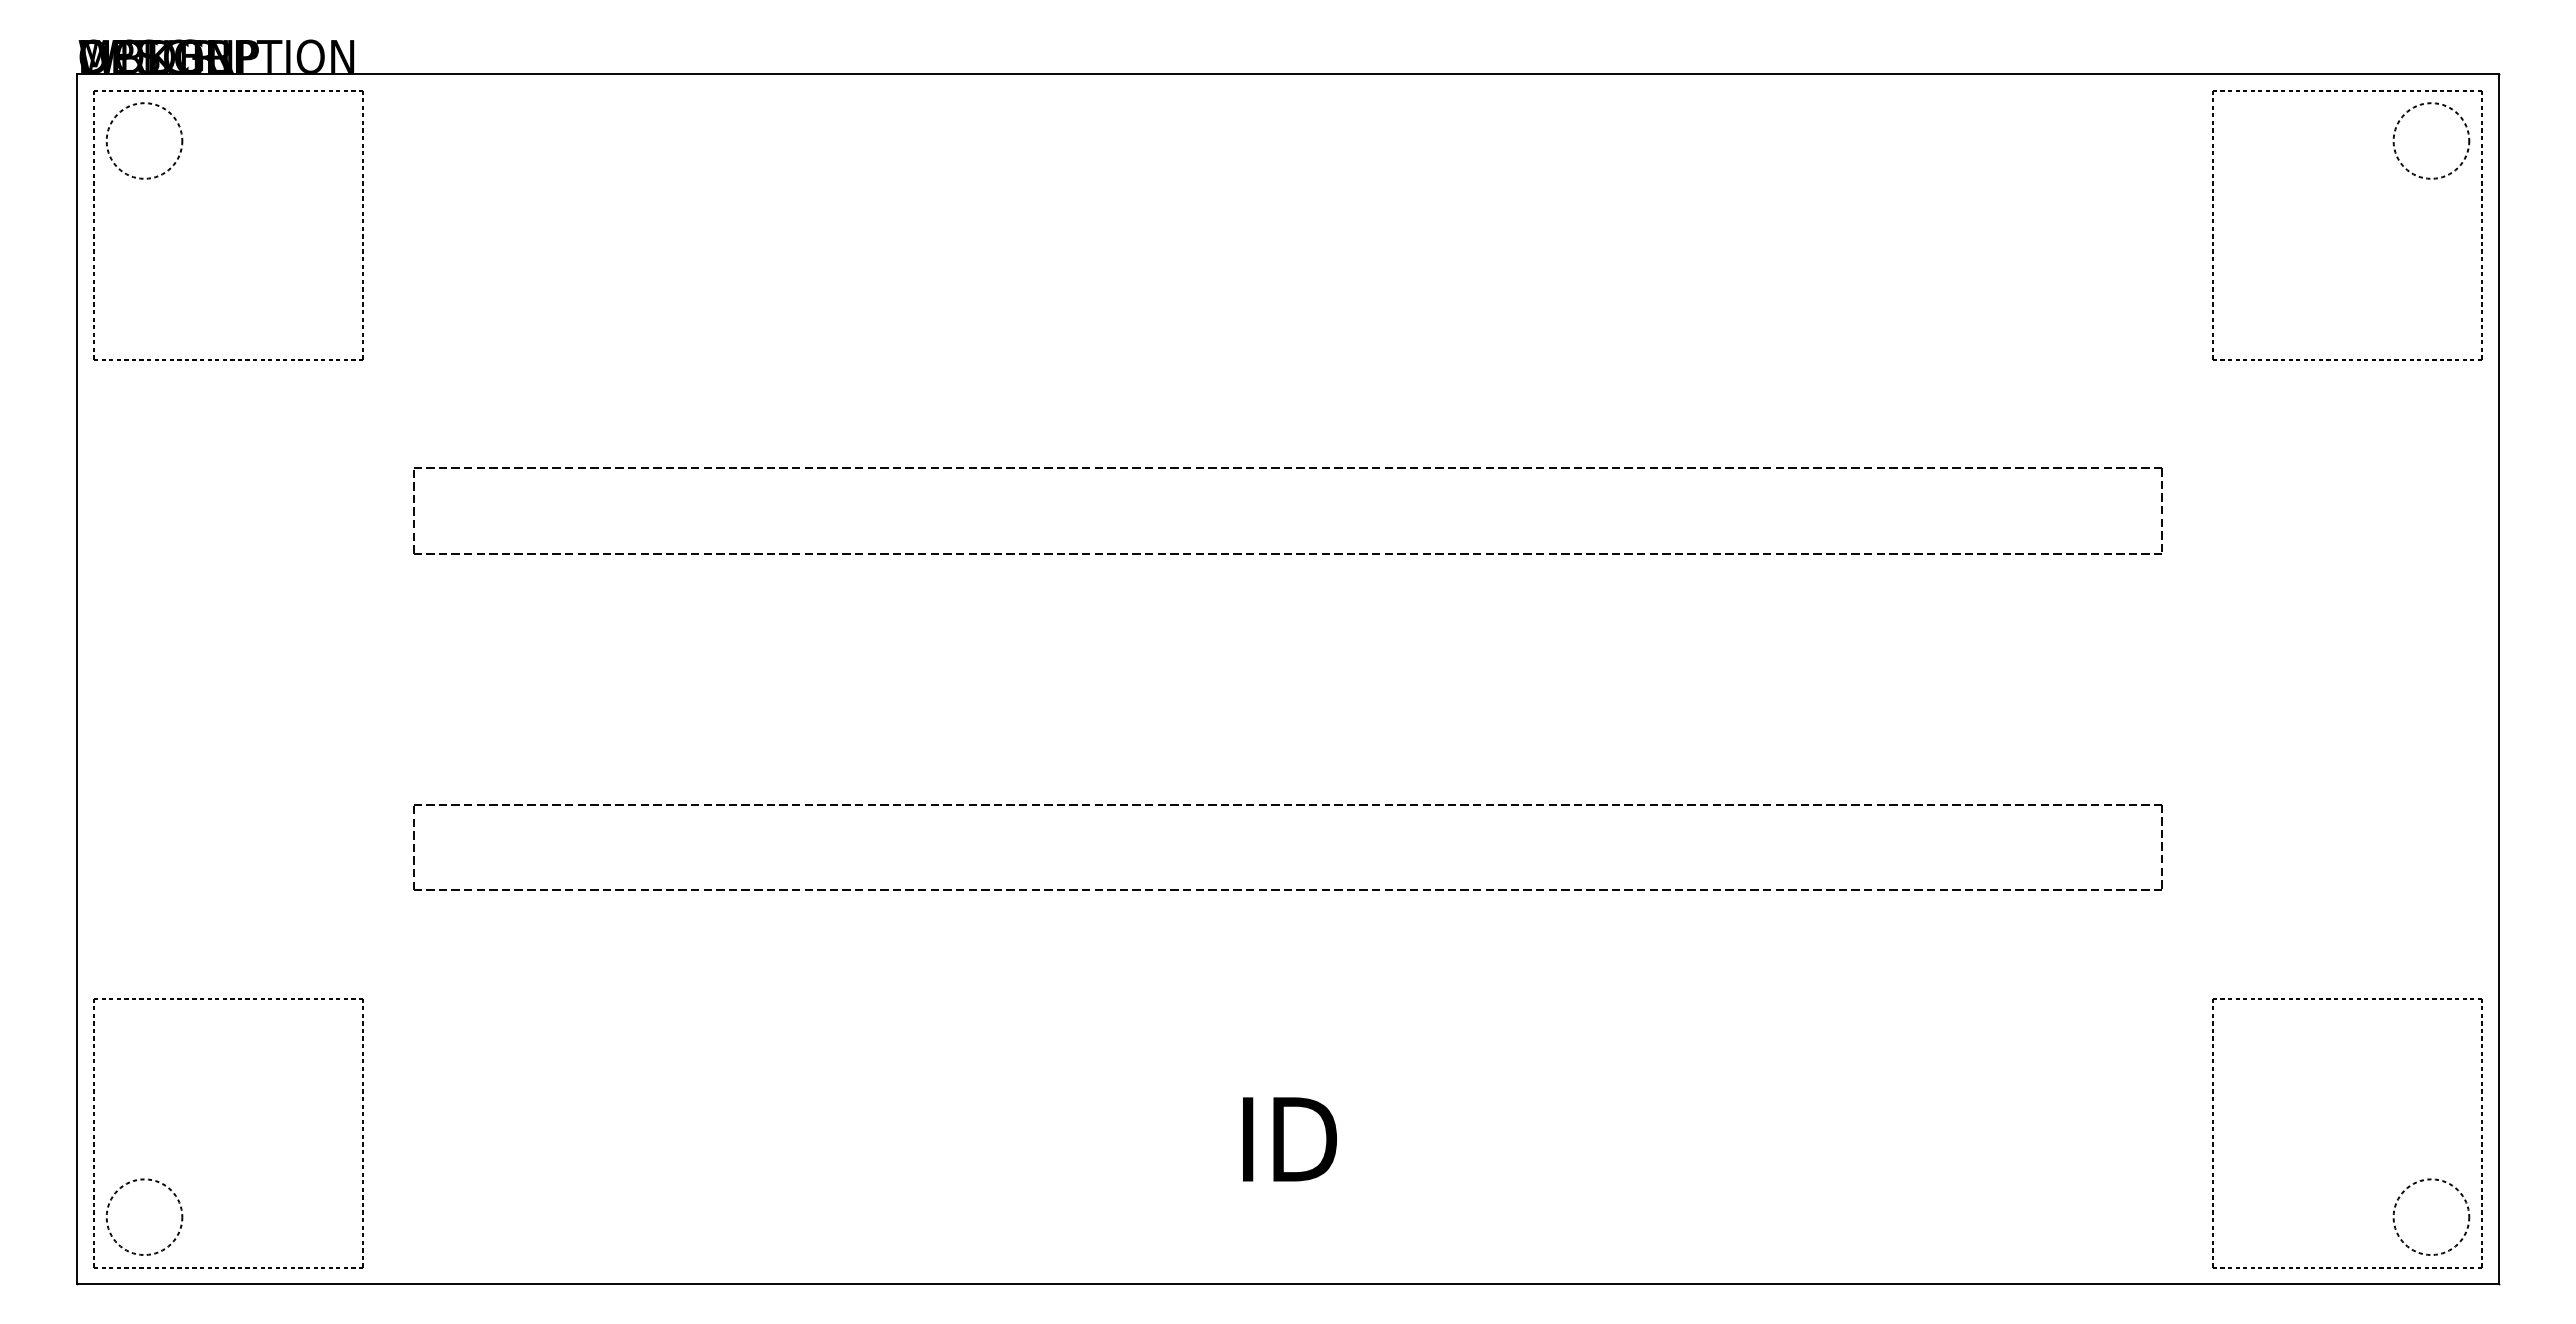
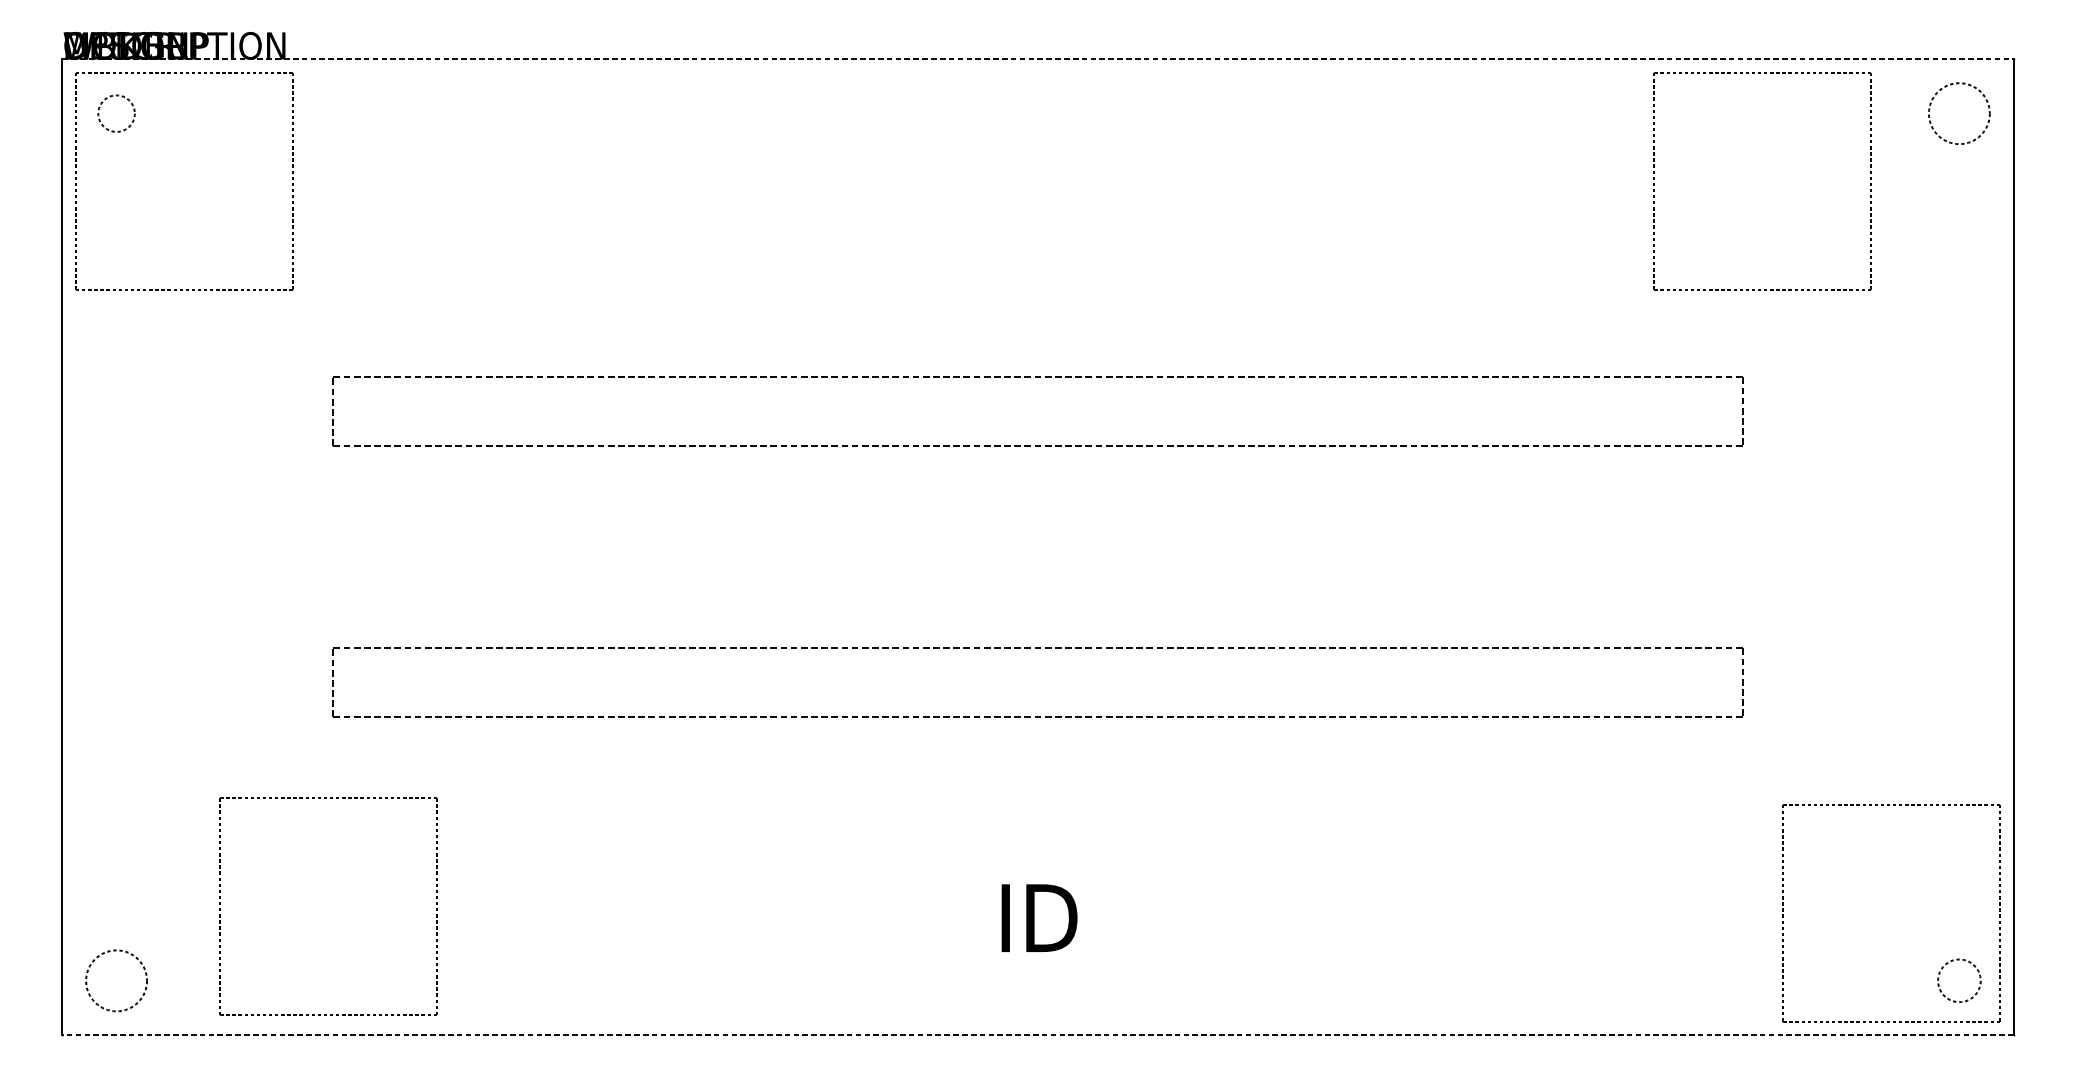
line: (1288, 73) -> (1038, 59), solid -> dashed
part: (2345, 91) -> (1761, 73), moved
circle: (144, 140) -> (116, 113), size x0.6
part: (226, 999) -> (326, 799), moved
circle: (2431, 1216) -> (1959, 980), size x0.7
line: (1288, 1284) -> (1038, 1035), solid -> dashed

